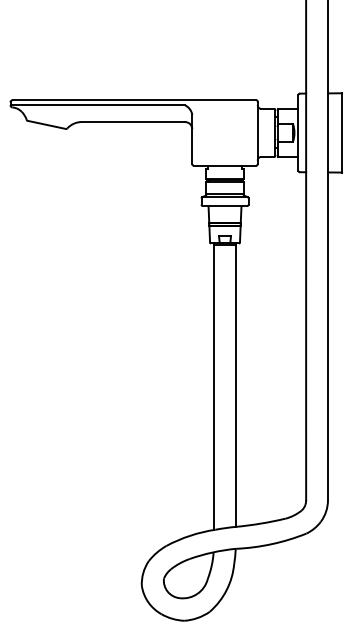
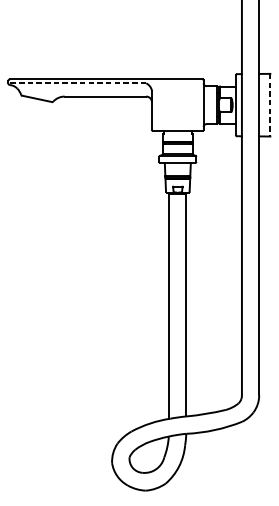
line: (97, 105) -> (77, 83), solid -> dashed
line: (342, 132) -> (270, 104), solid -> dashed

